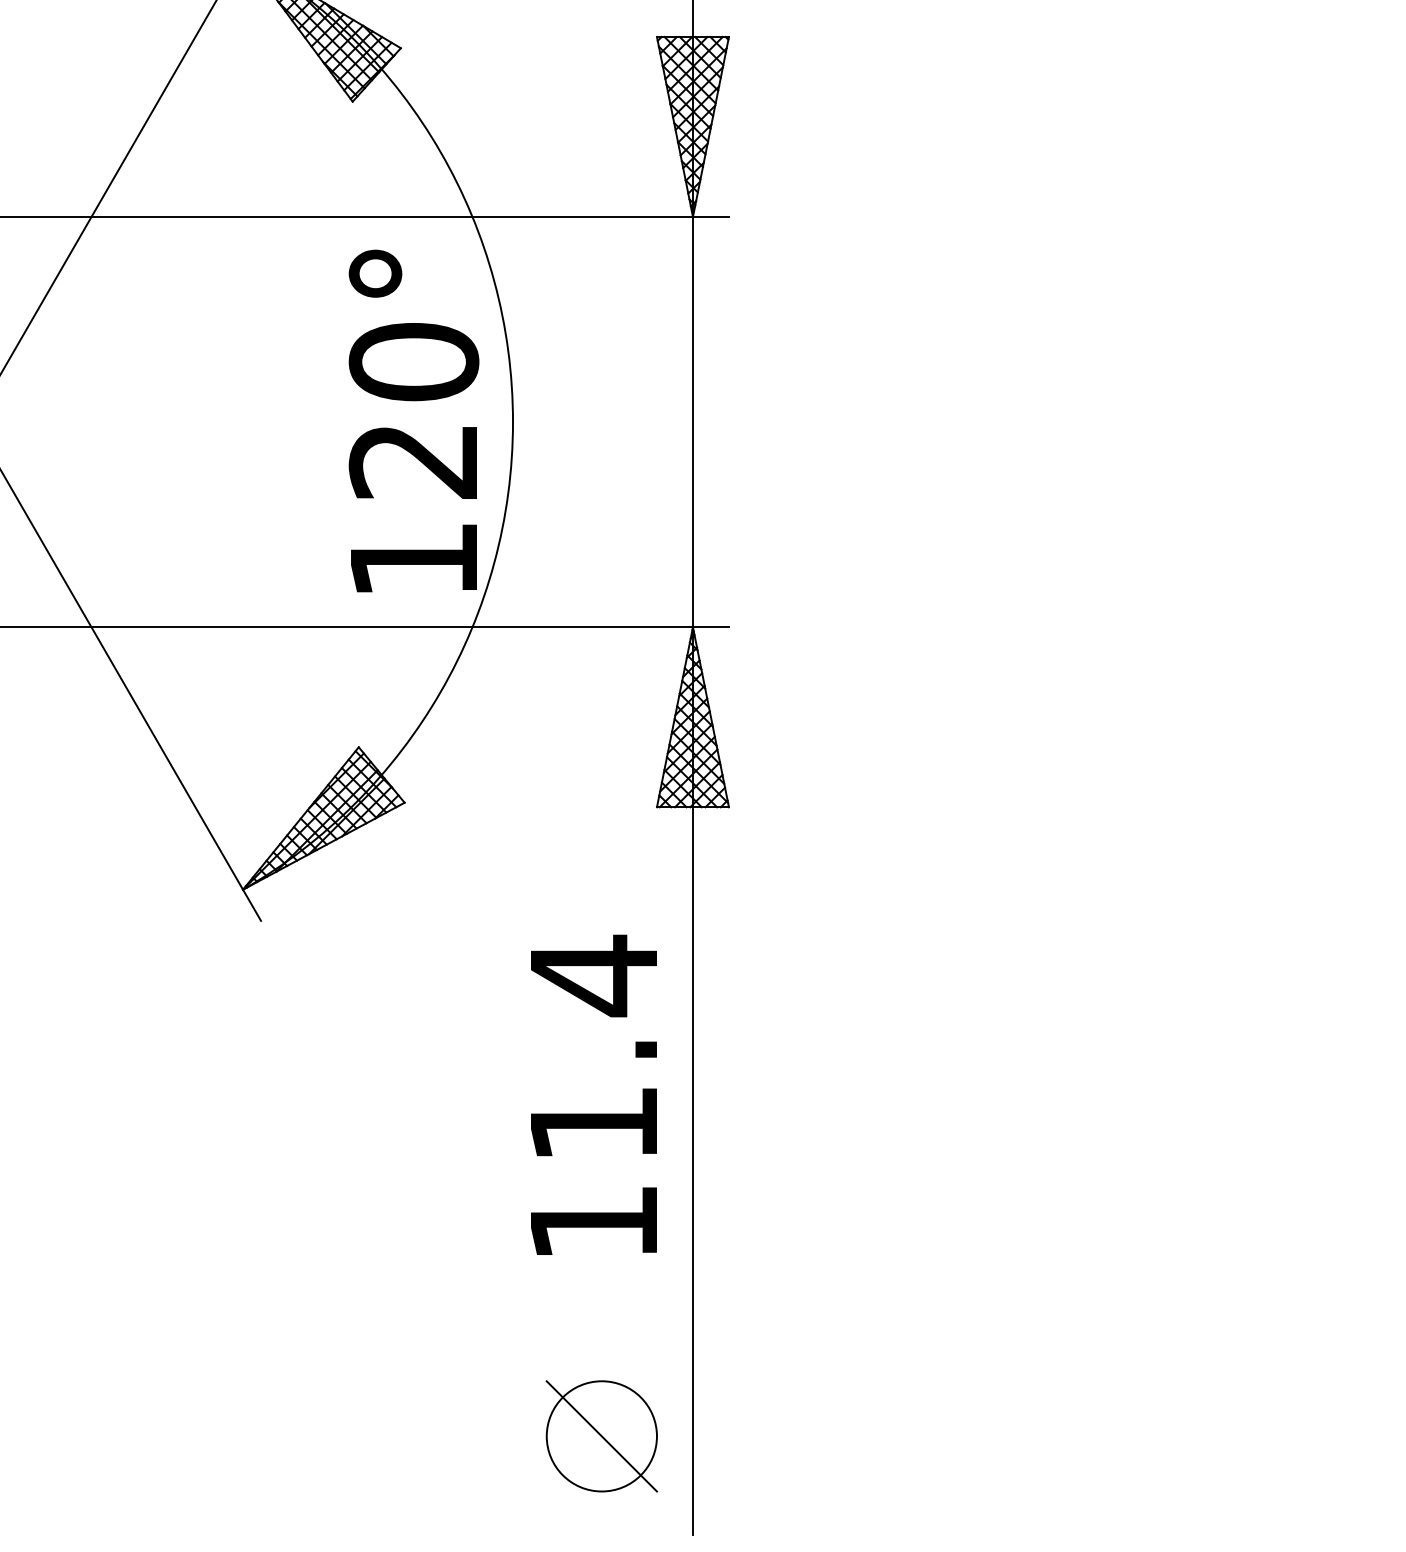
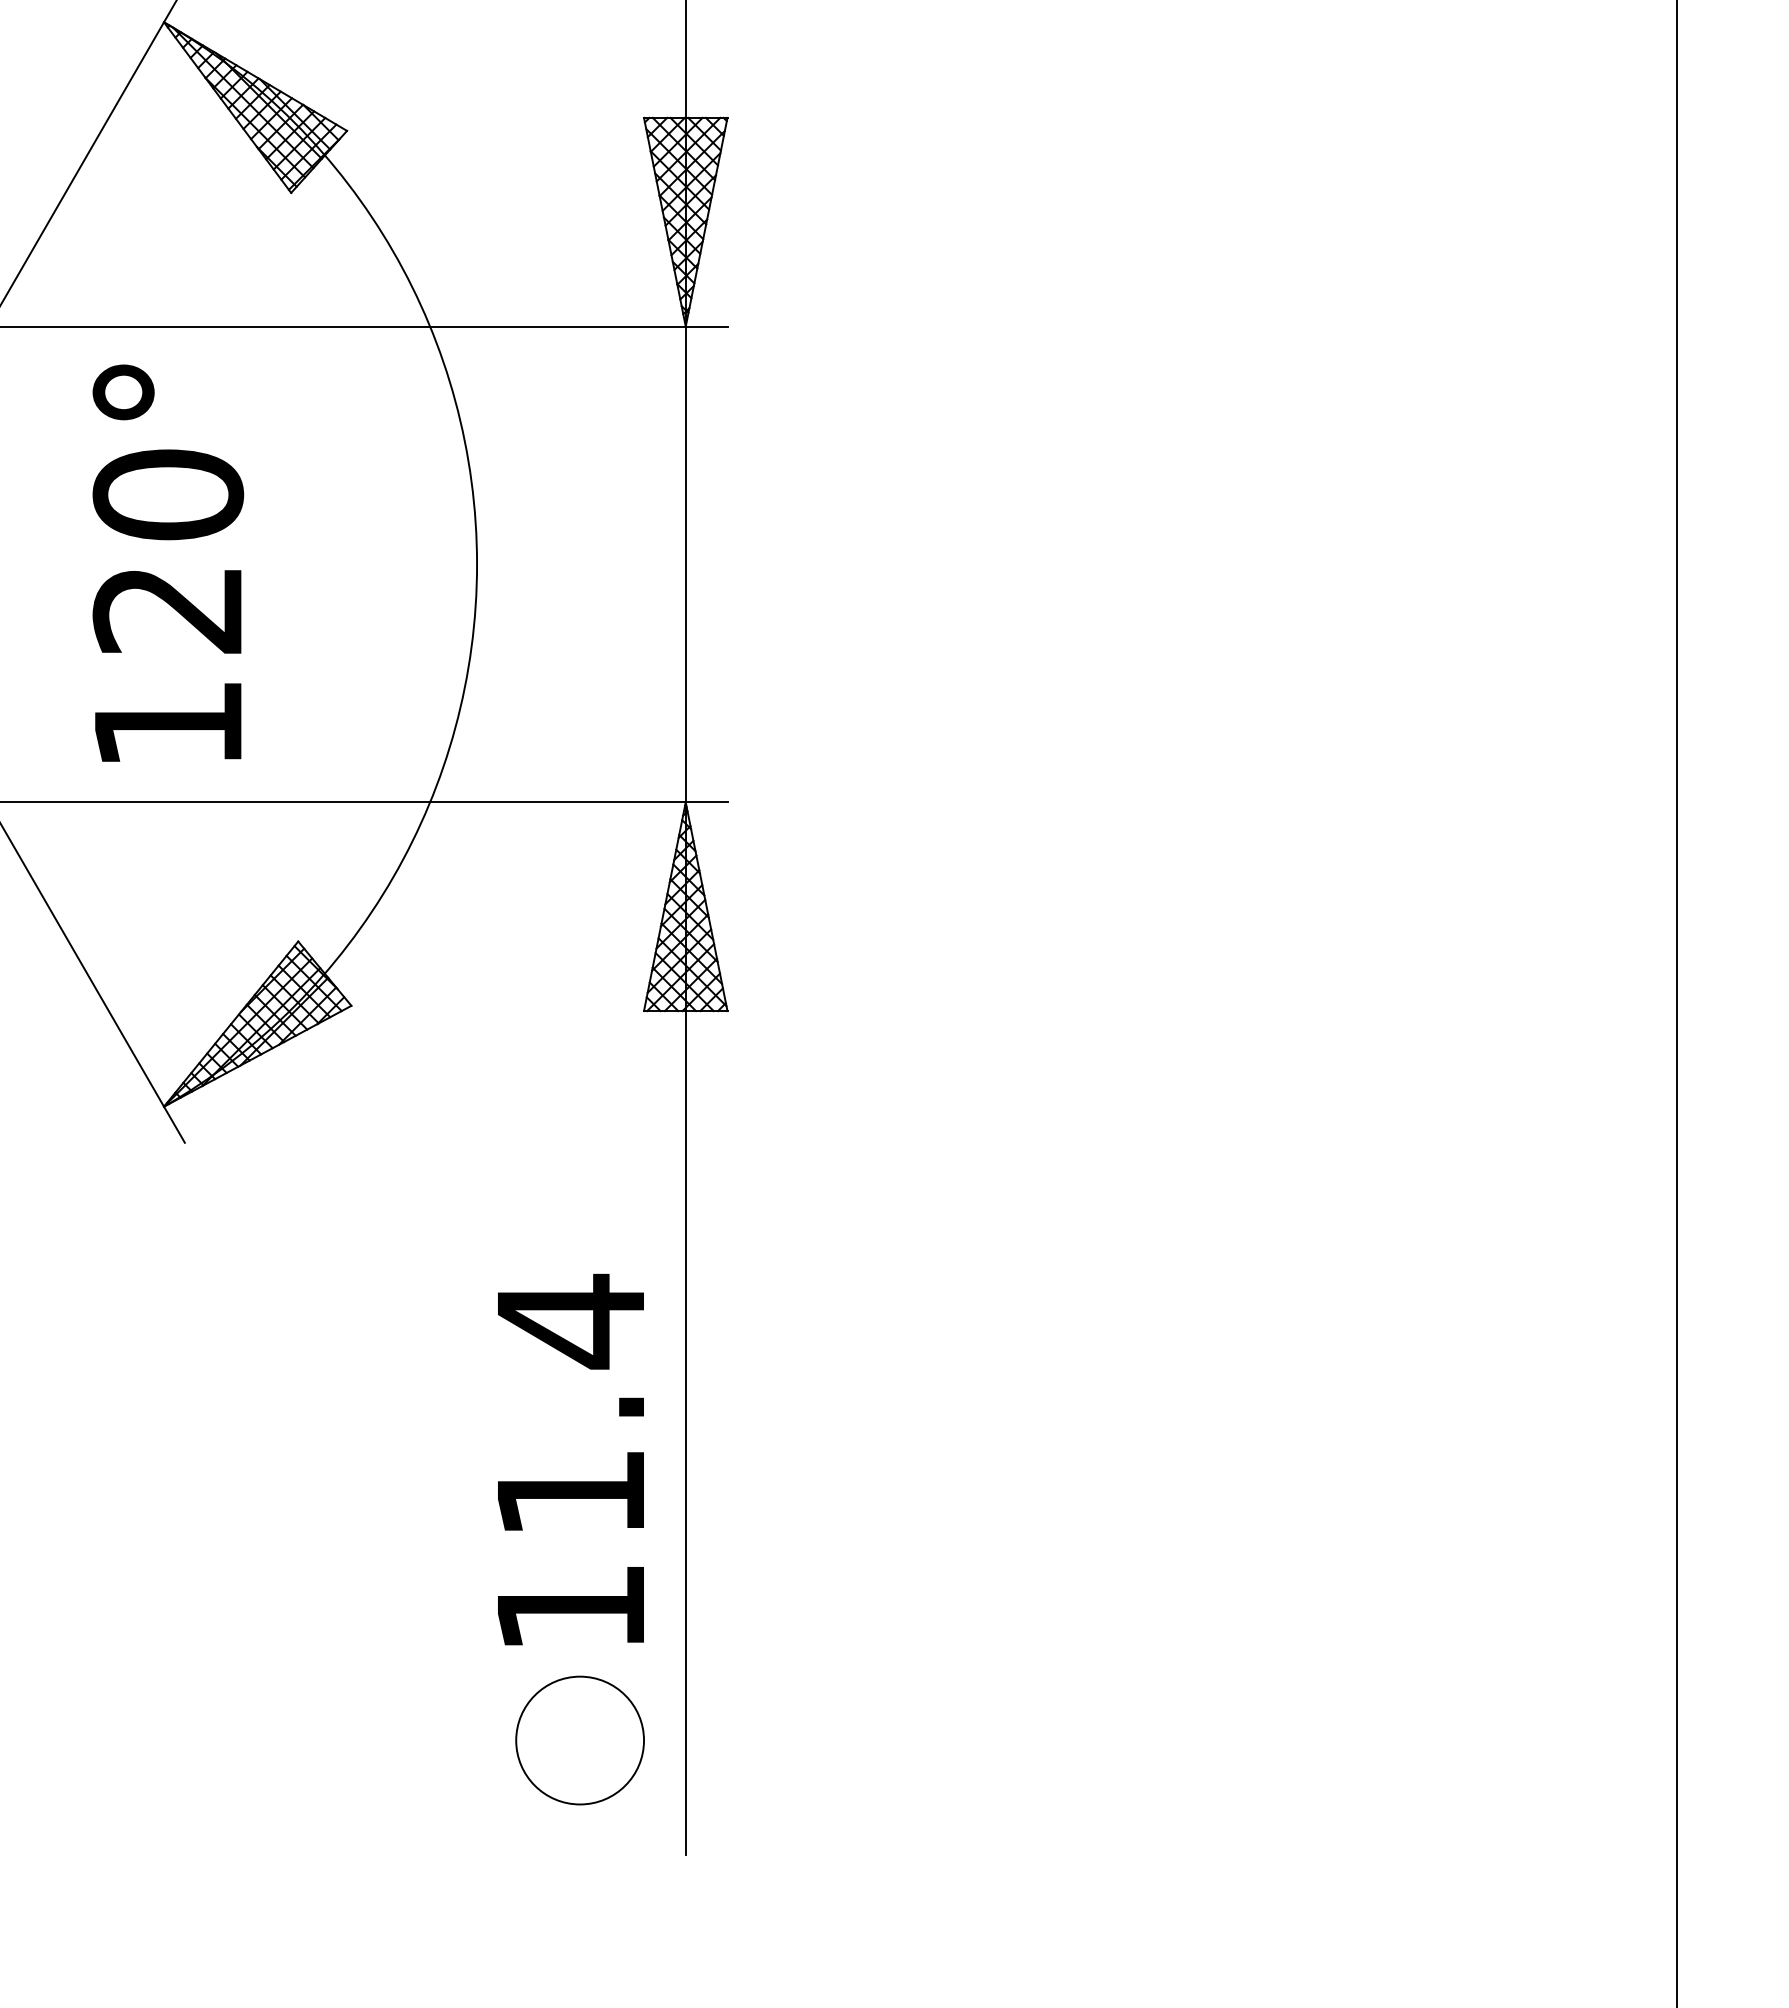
text: (414, 420) -> (168, 562), moved
text: (593, 1094) -> (570, 1459), moved
line: (602, 1436) -> (580, 1740), removed

